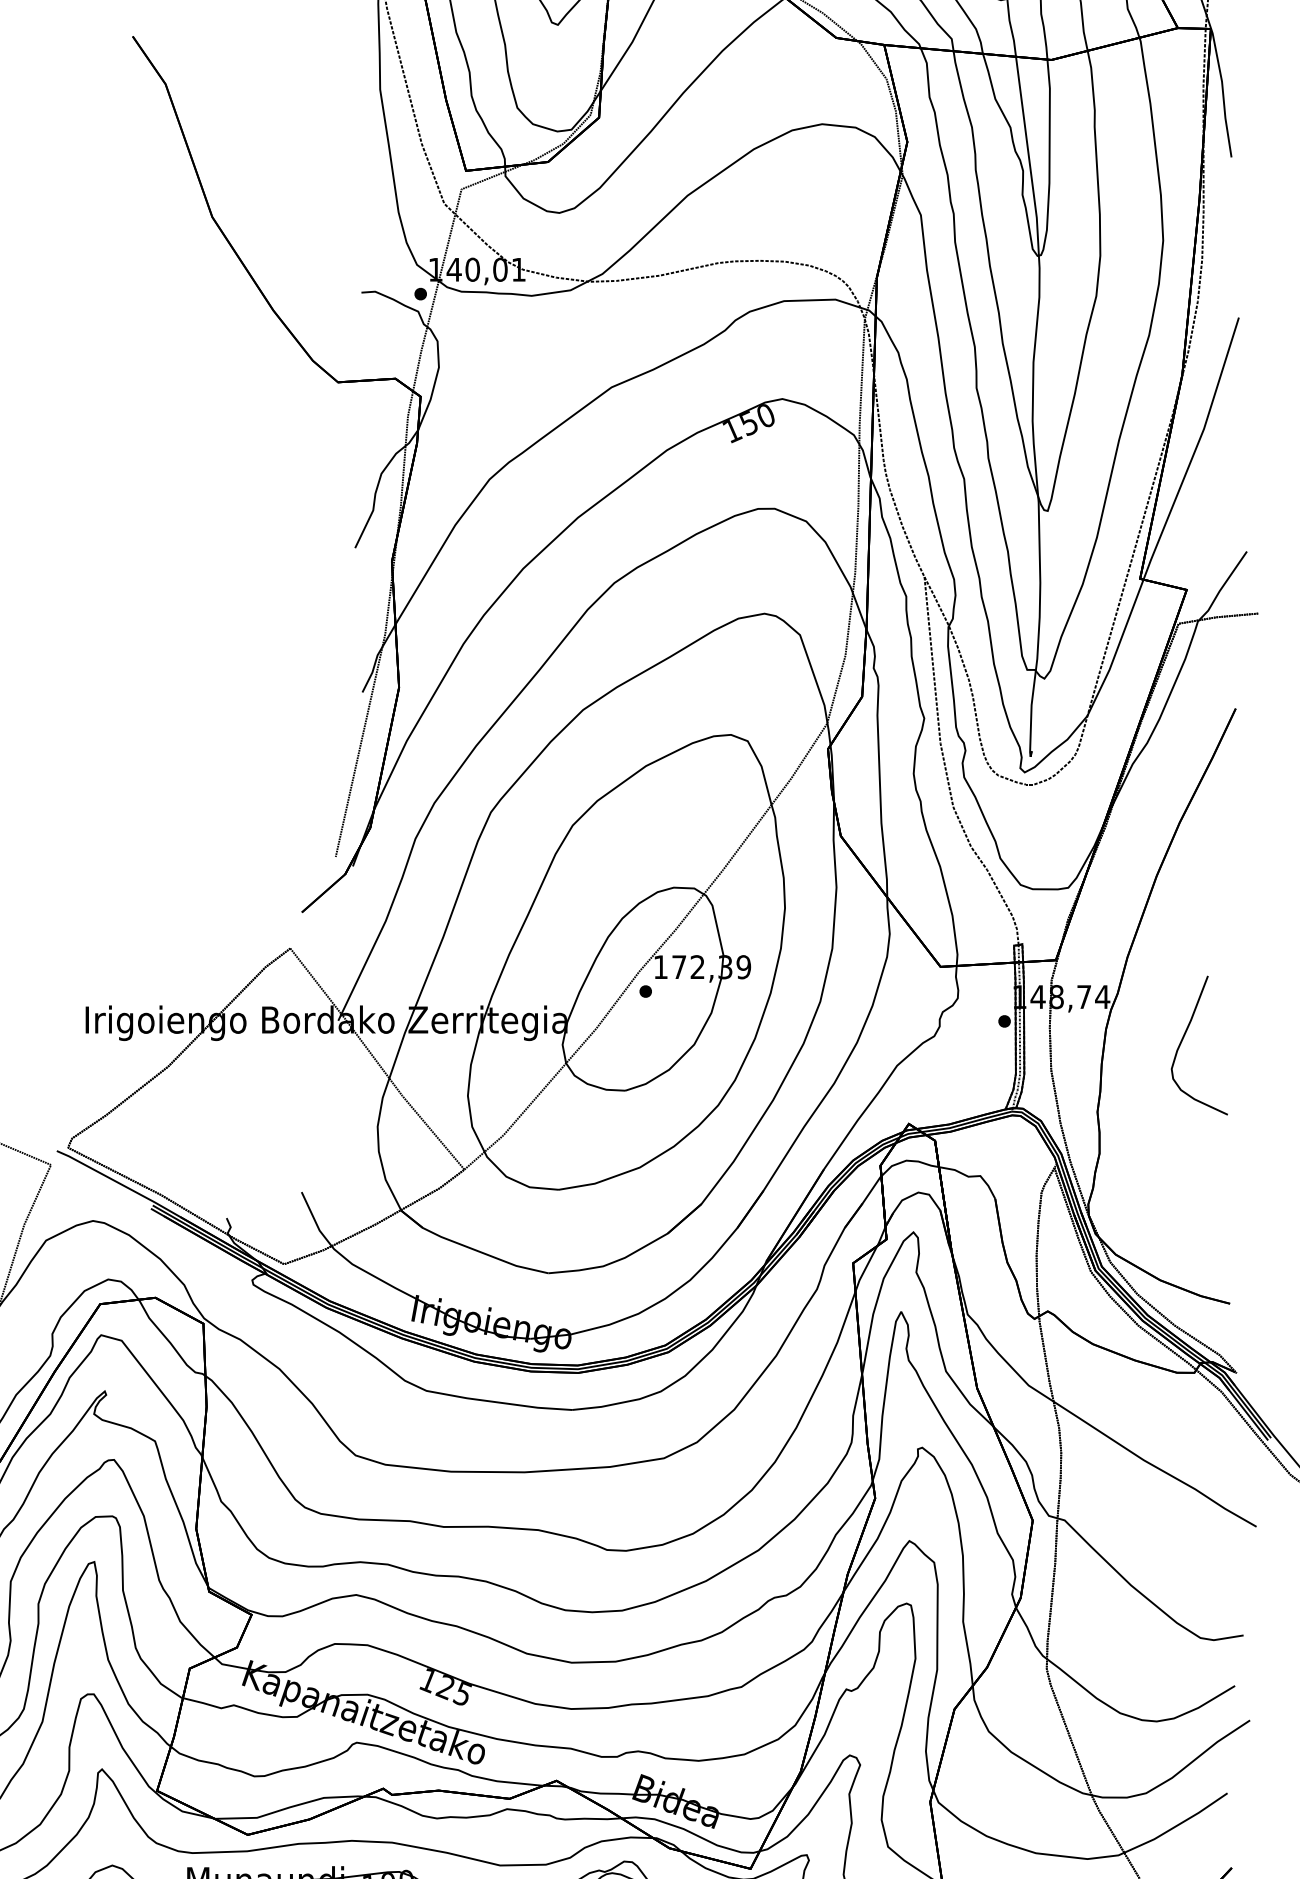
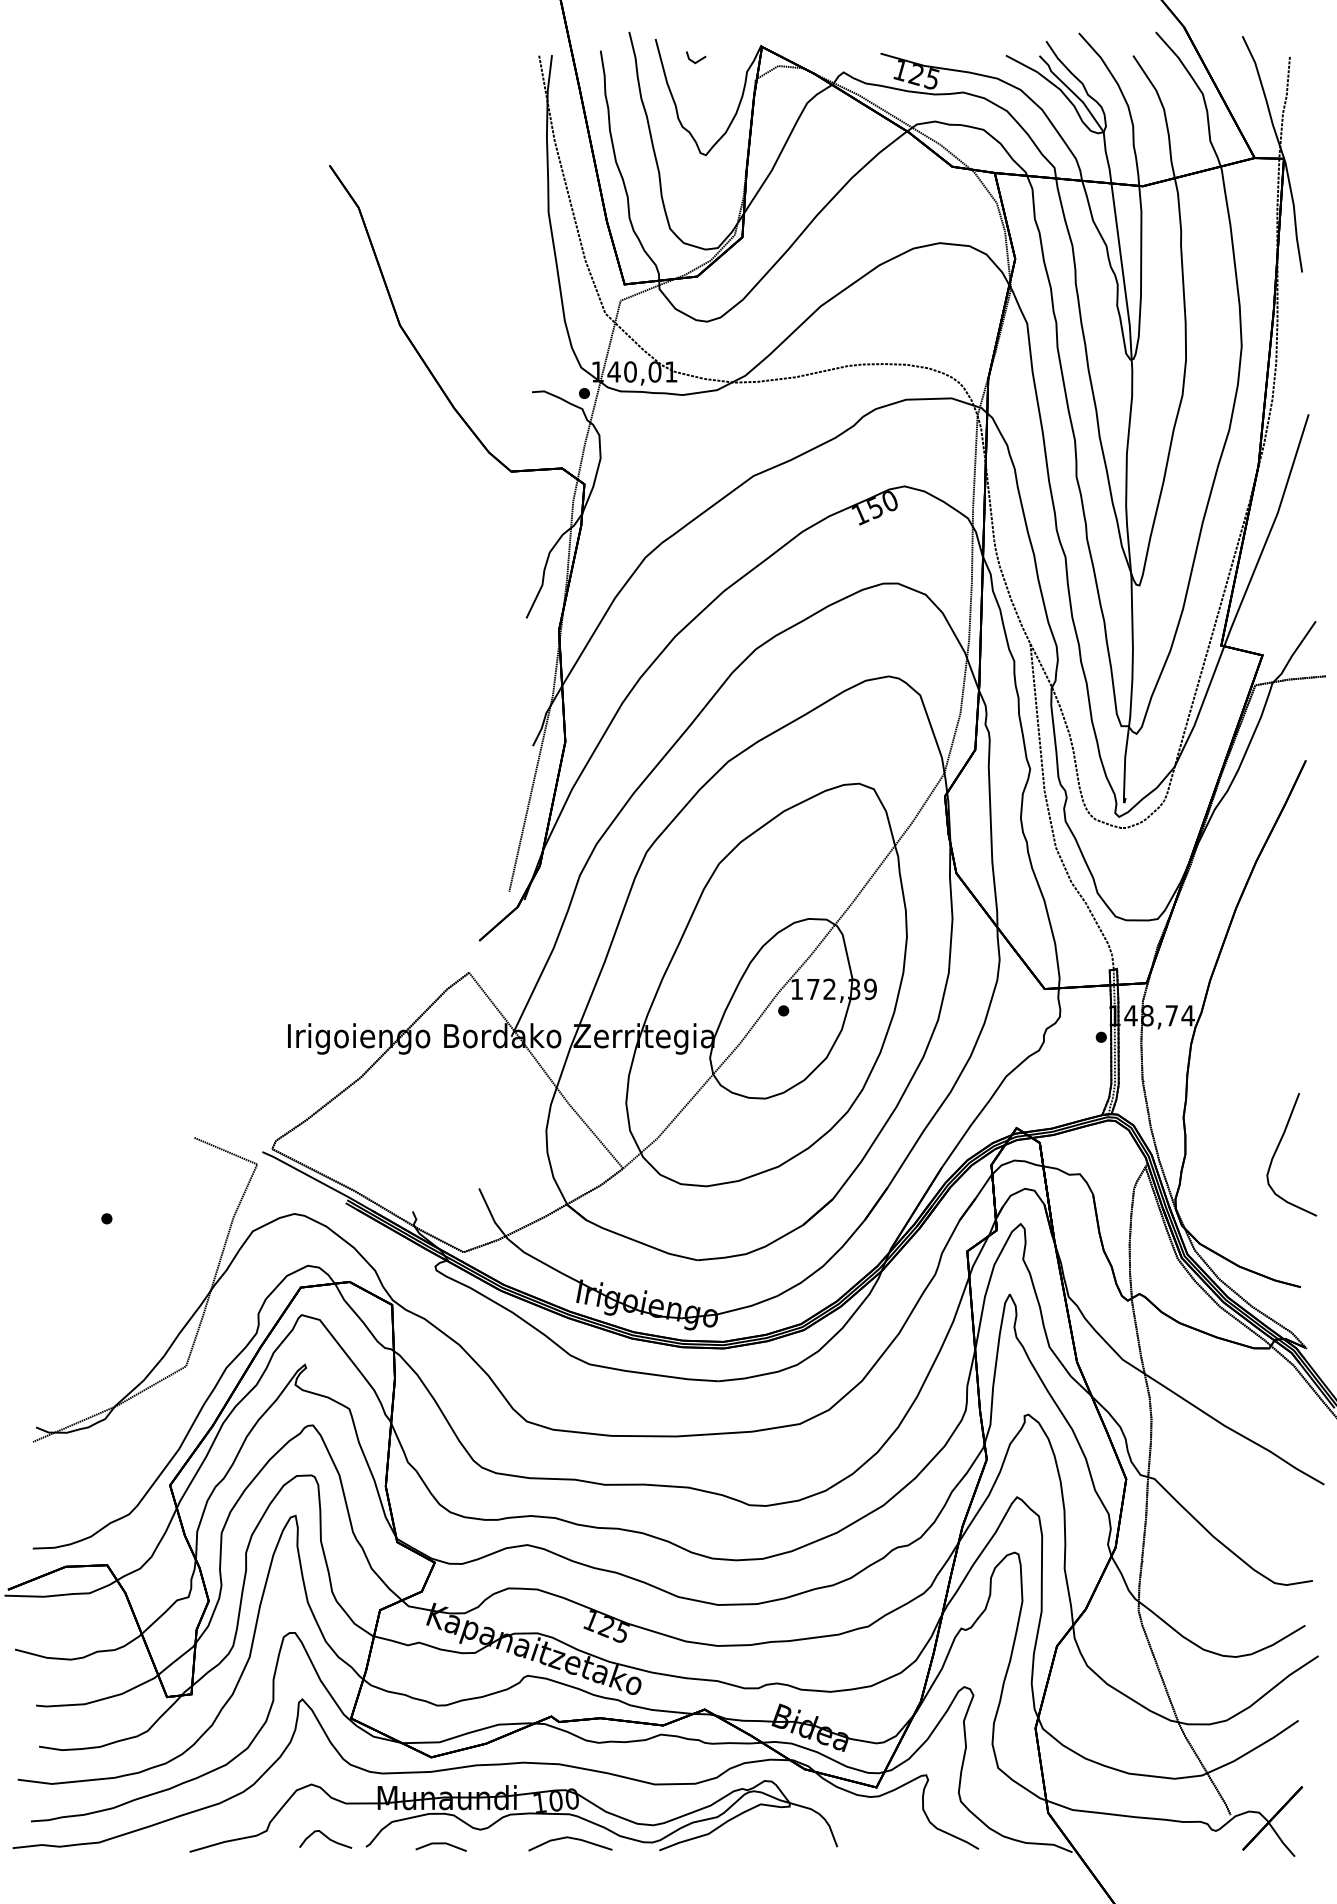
curve: (1183, 1040) -> (1277, 1150), moved

